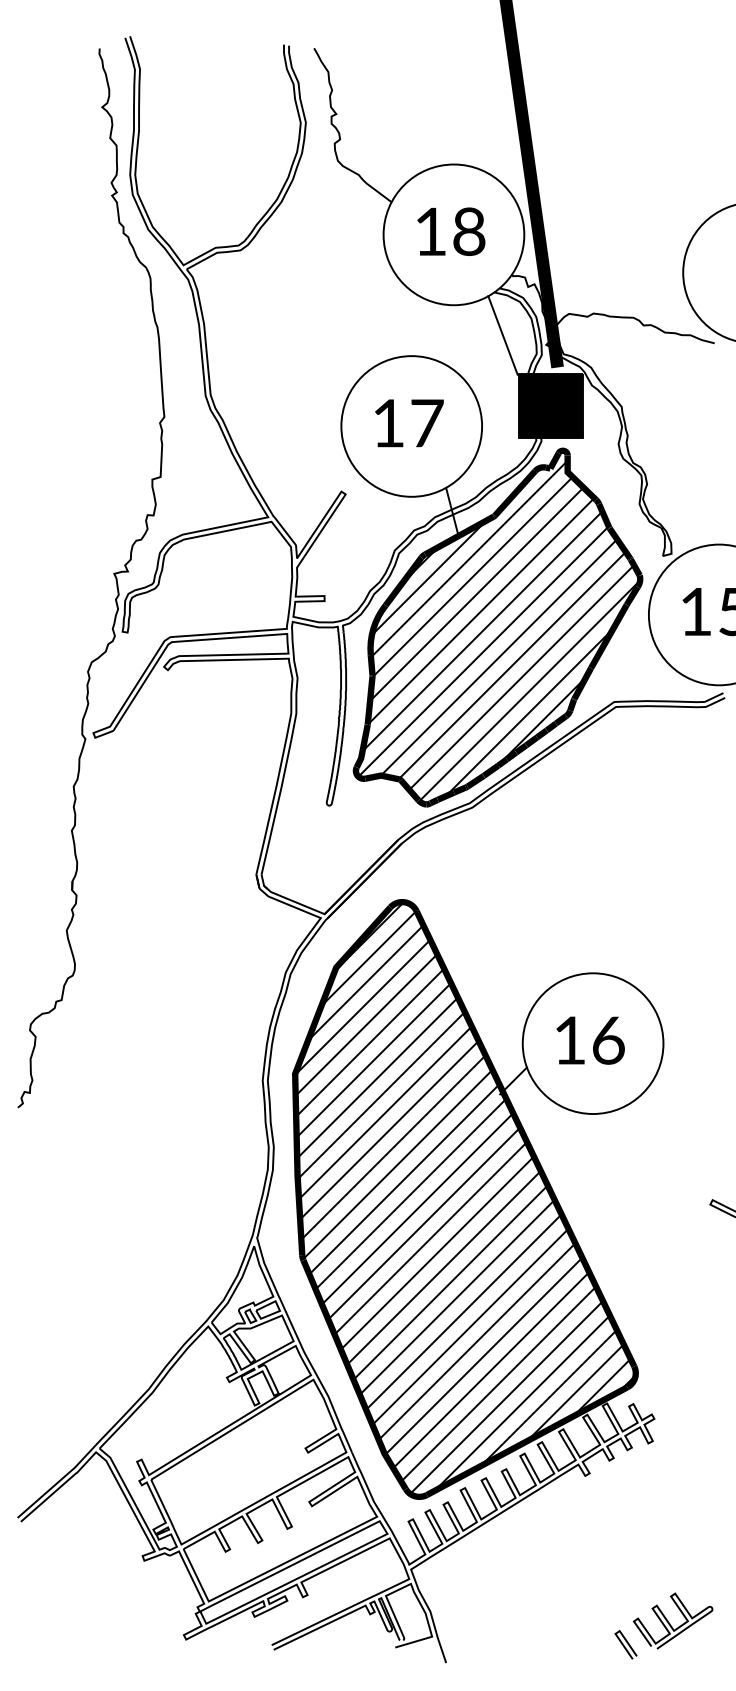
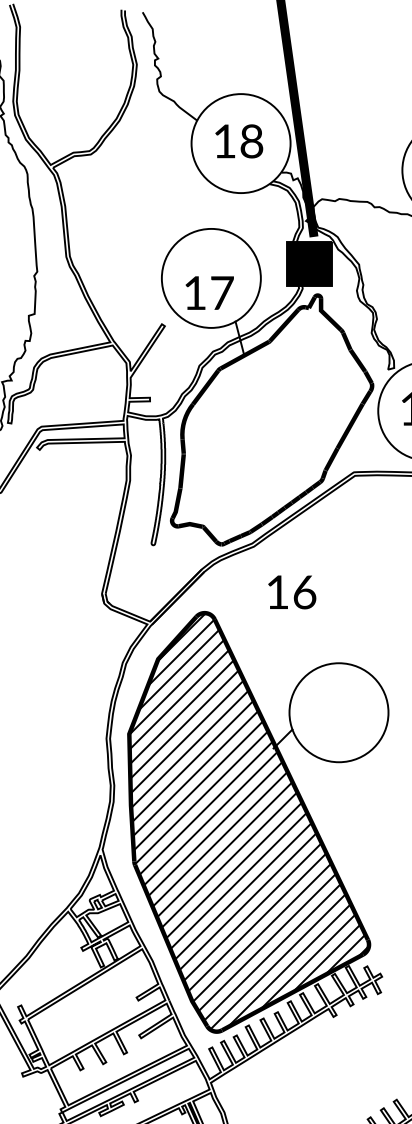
line: (502, 335) -> (275, 214), removed
text: (409, 423) -> (209, 293), moved
hatch: (499, 630) -> (273, 422), removed
text: (590, 1040) -> (292, 592), moved

